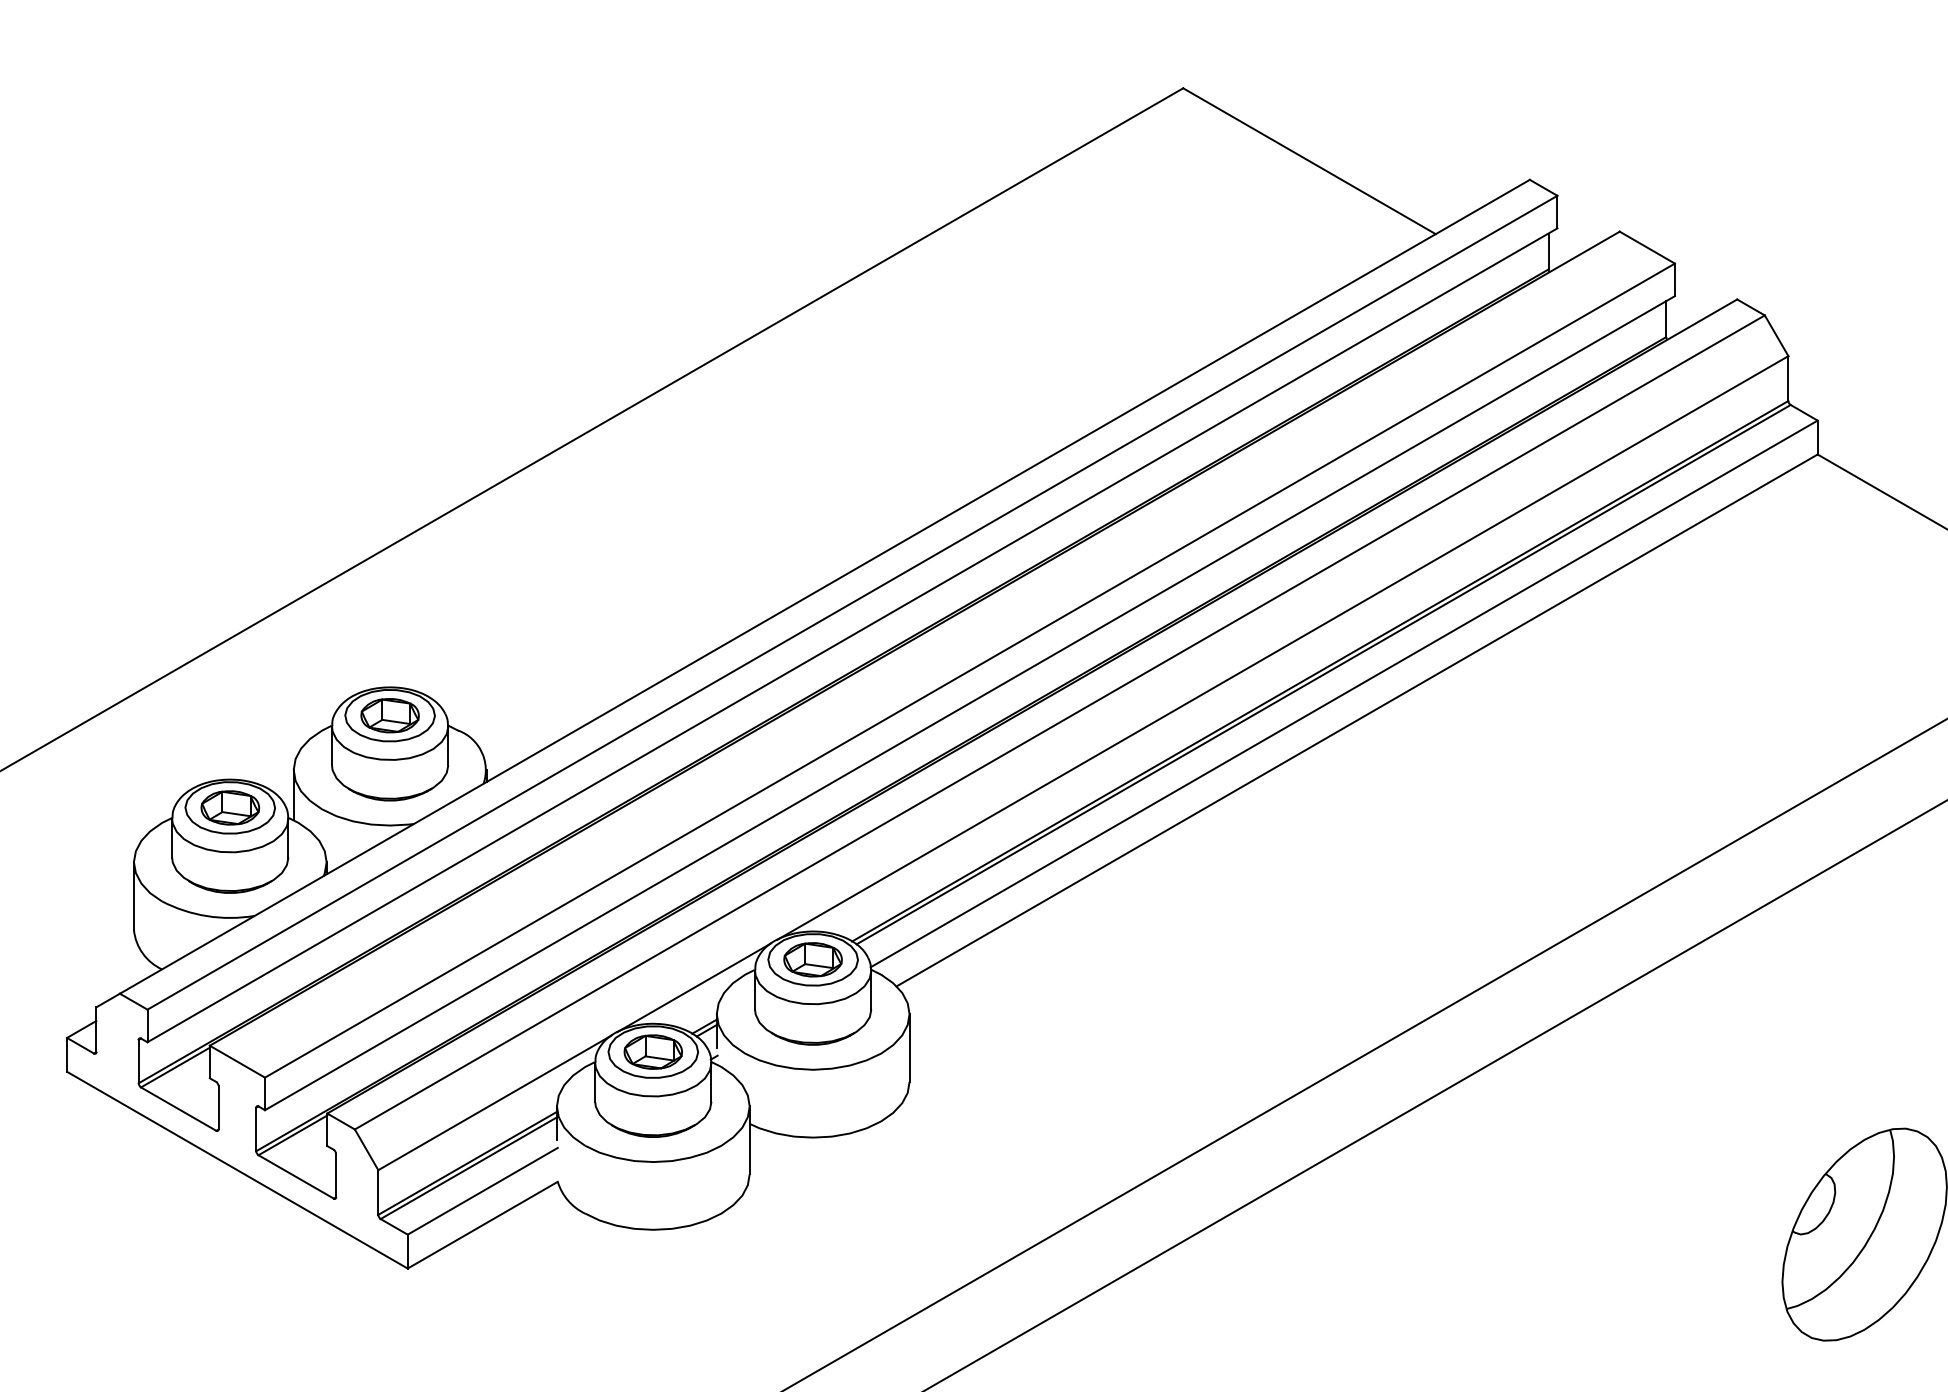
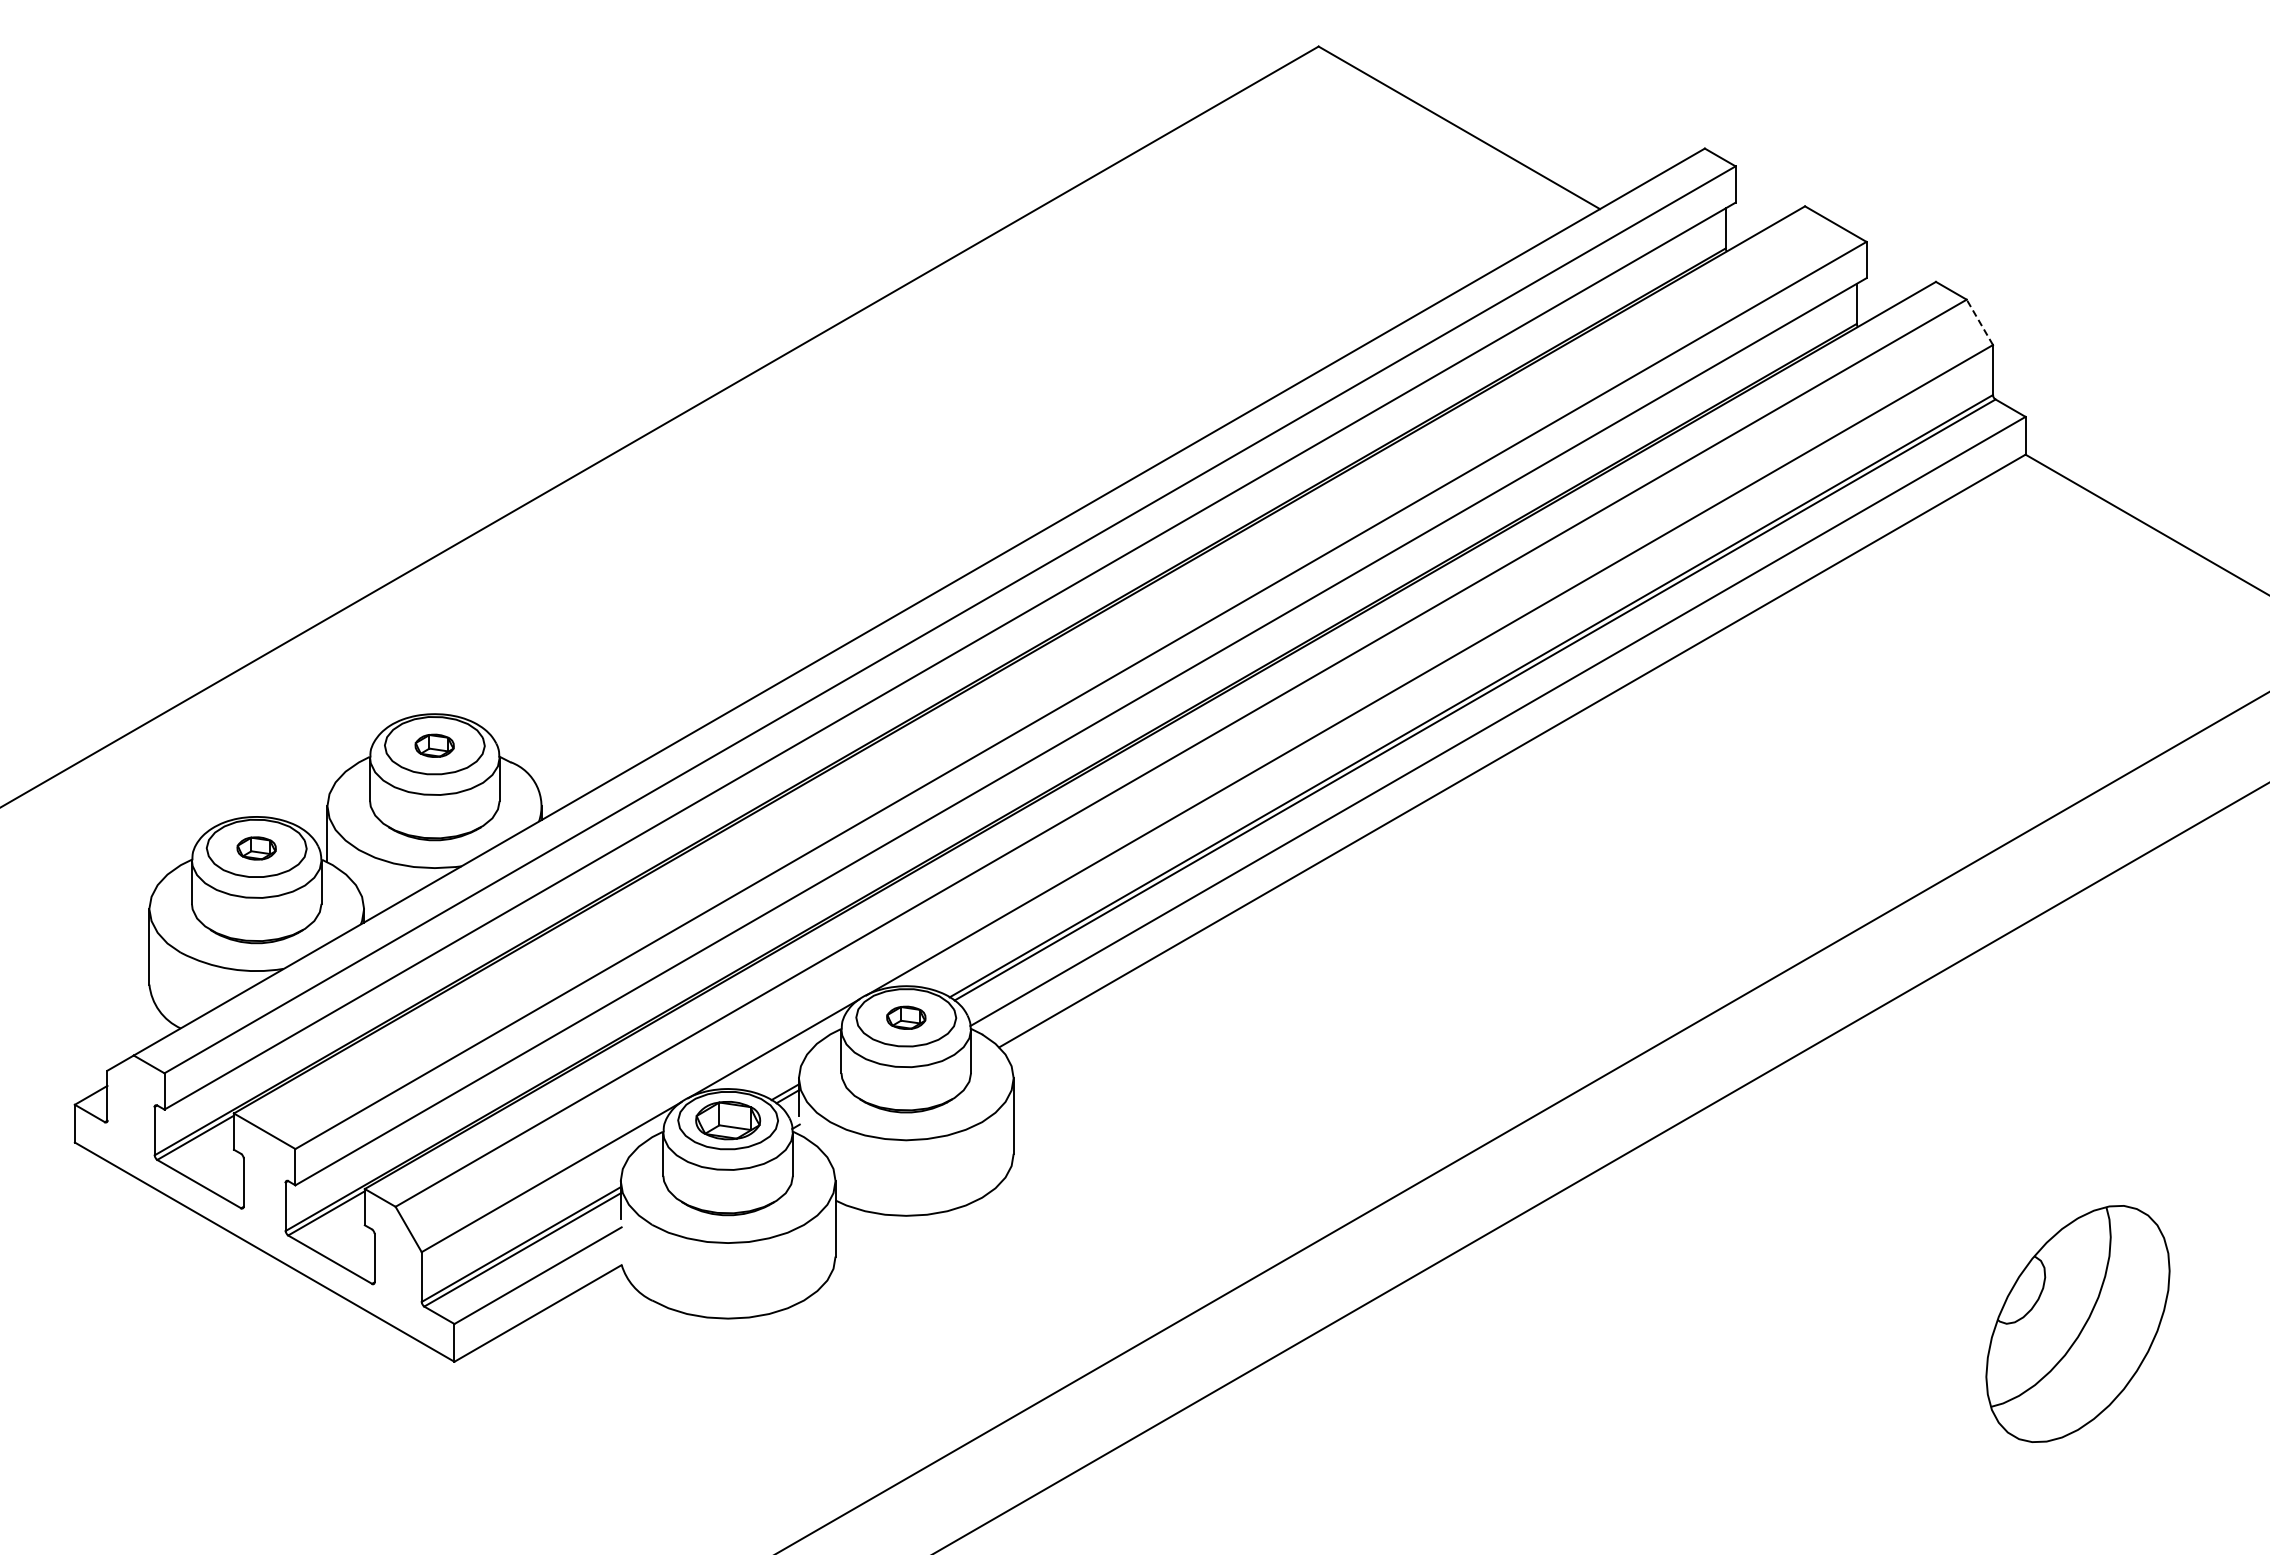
line: (1776, 335) -> (1979, 321), solid -> dashed
part: (389, 715) -> (434, 745), size x0.6
part: (230, 807) -> (256, 848), size x0.6
part: (813, 959) -> (906, 1017), size x0.6

